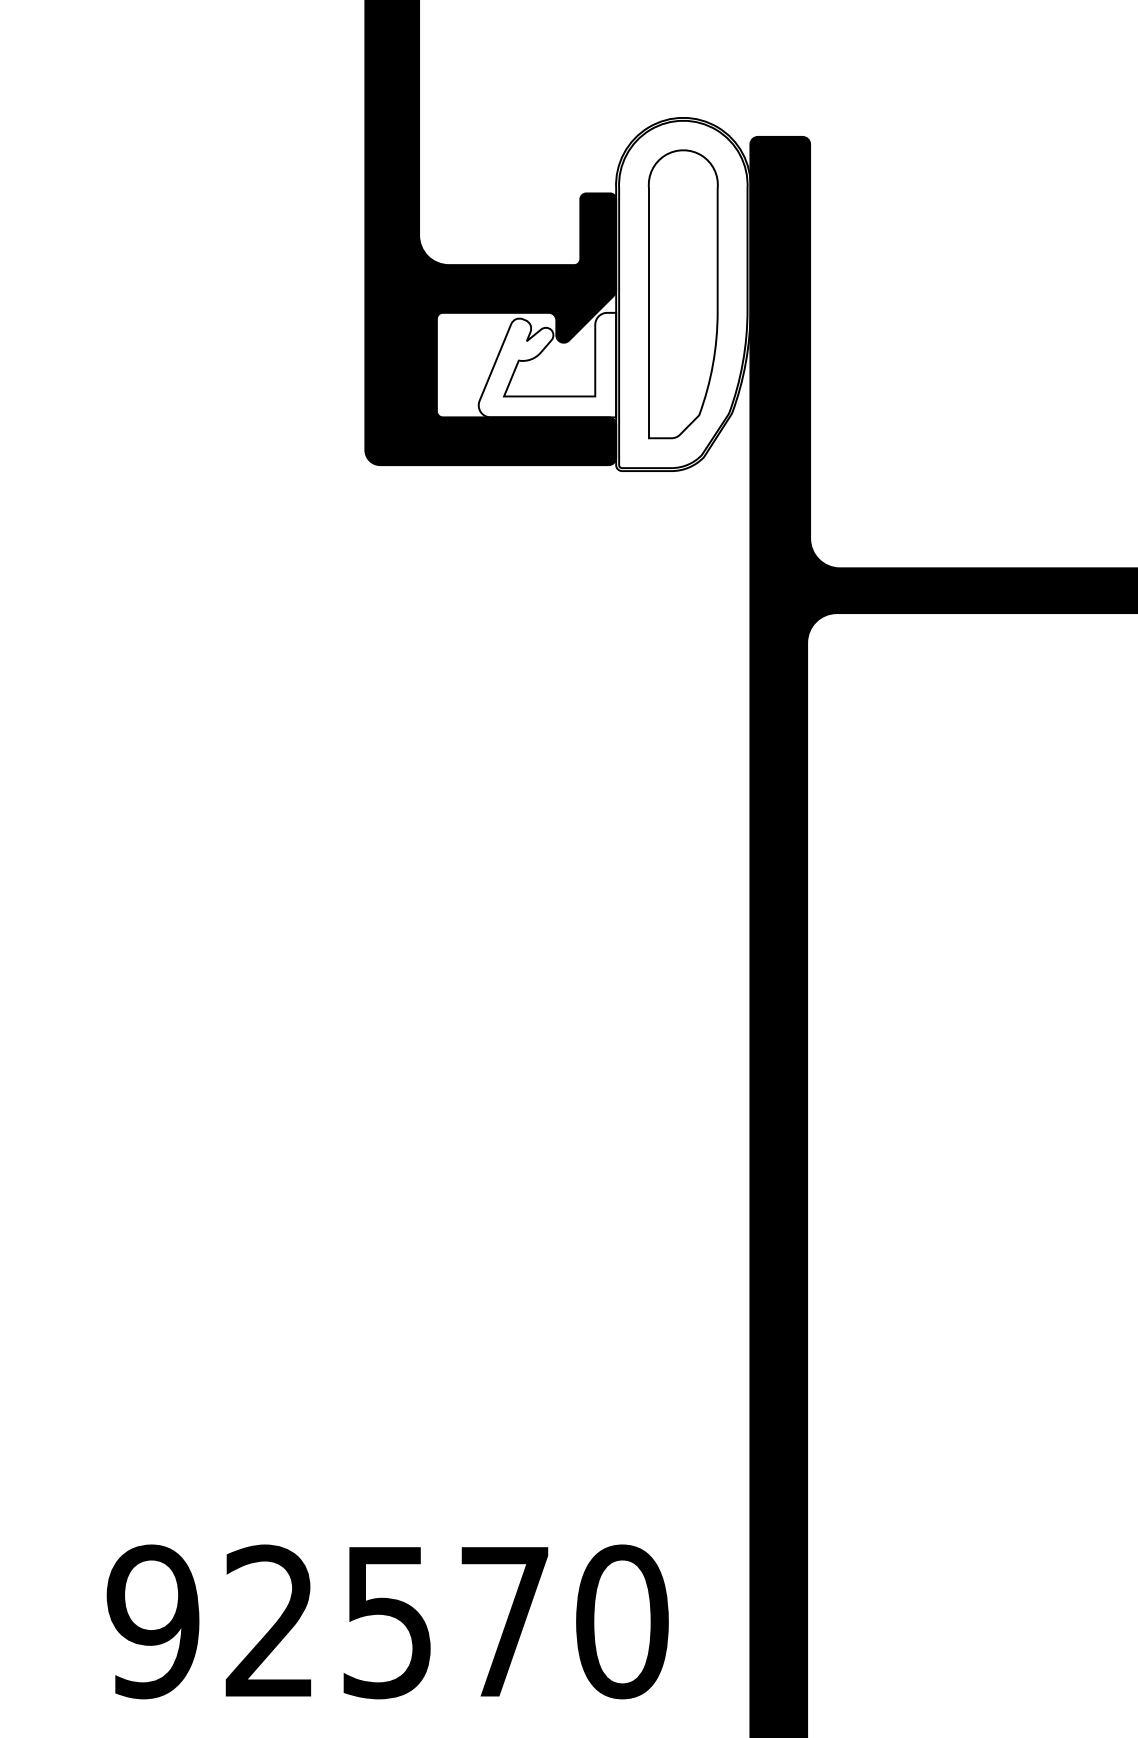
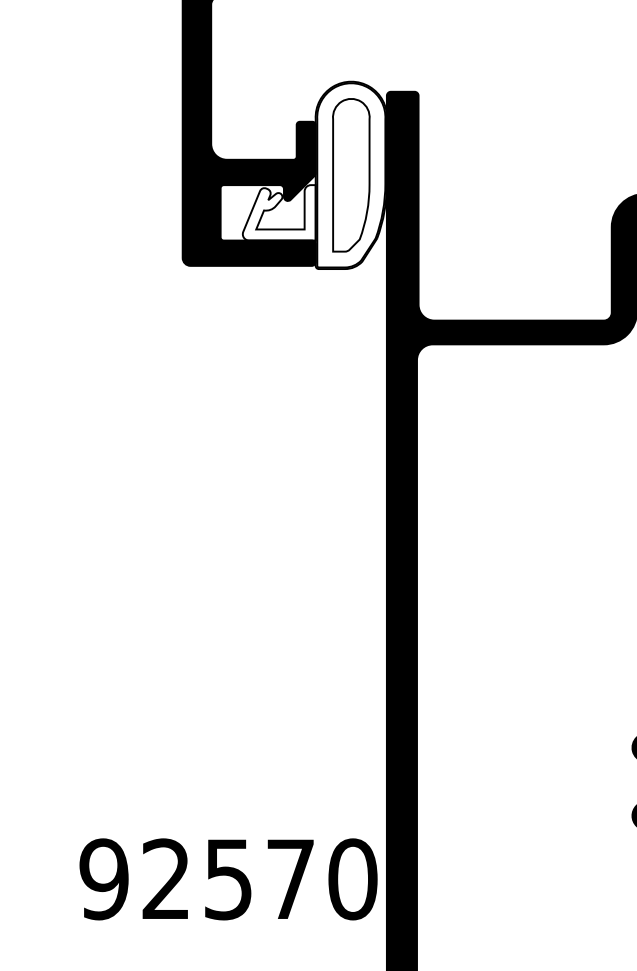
text: (387, 1622) -> (228, 879), moved

